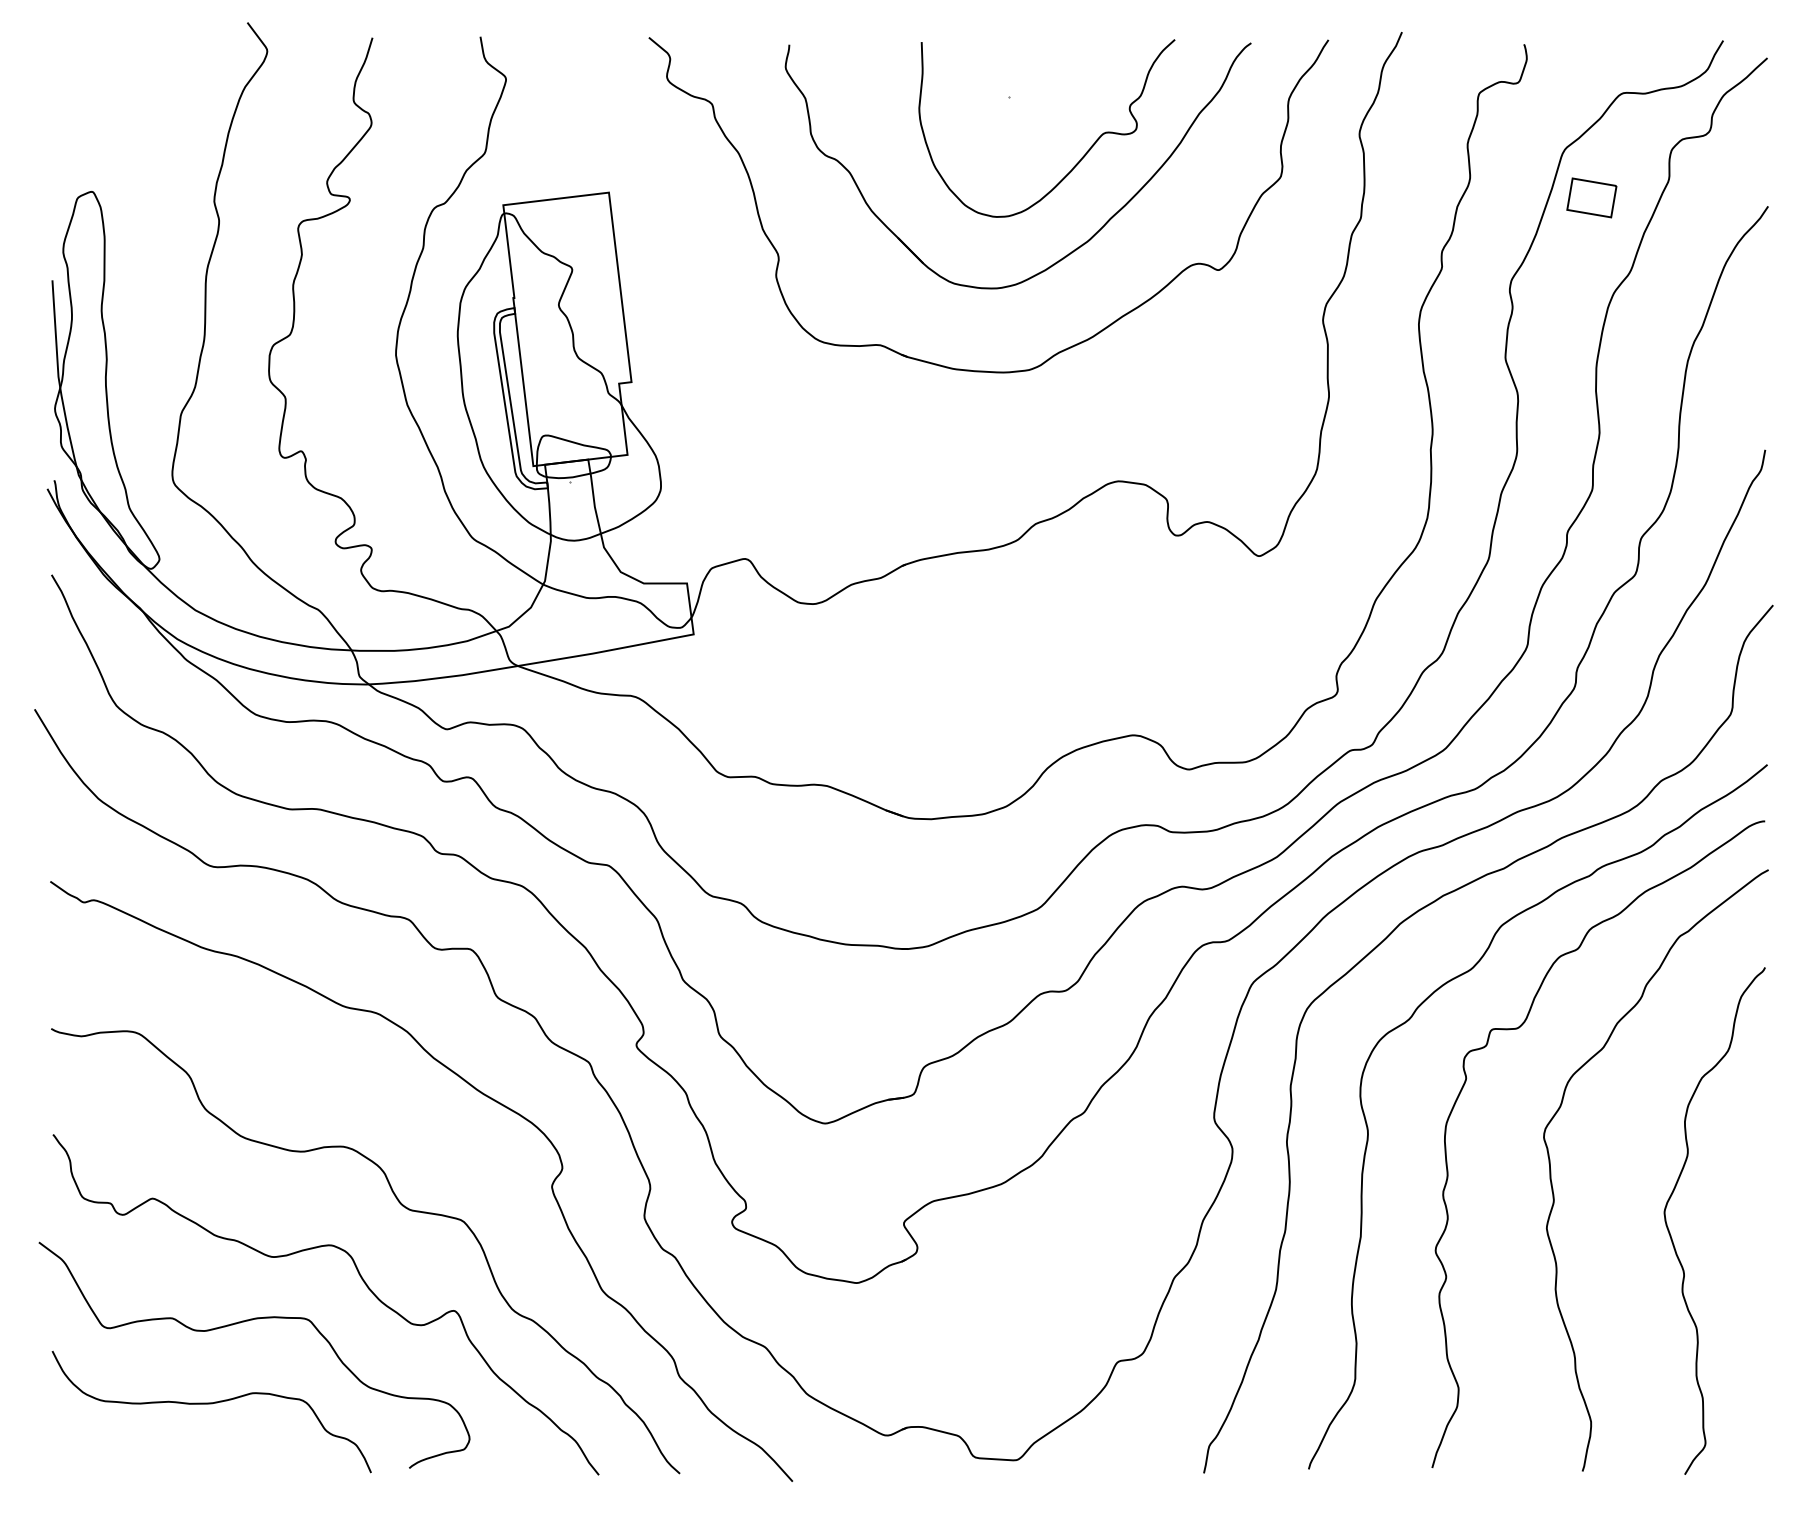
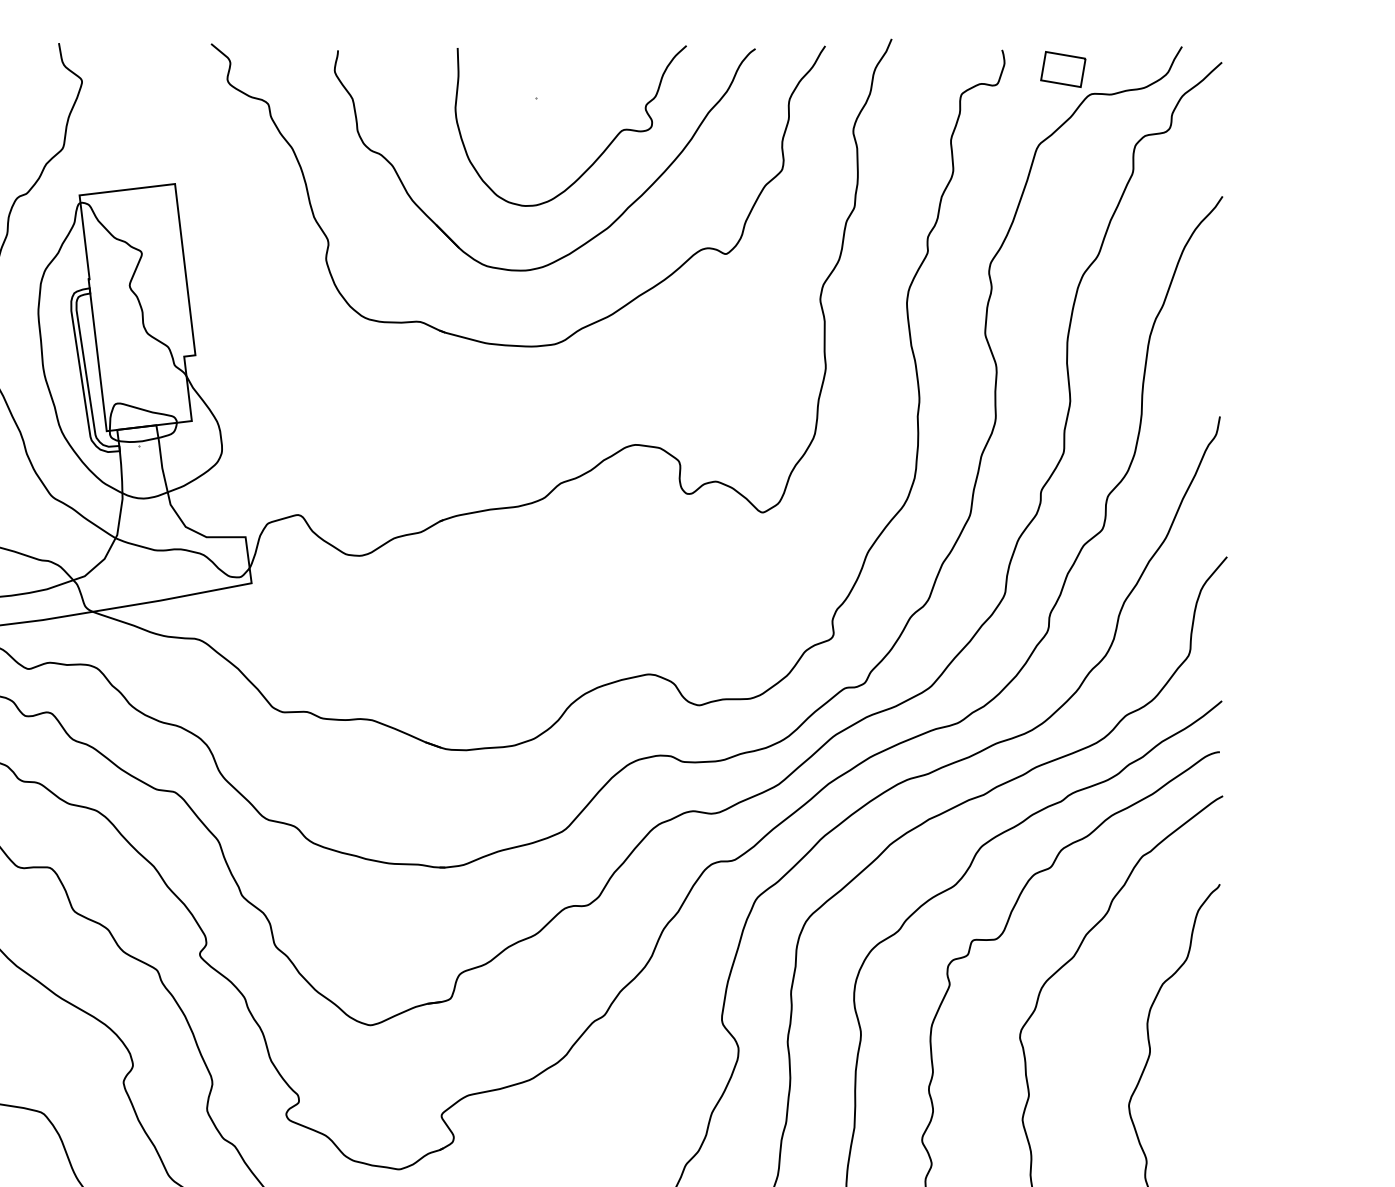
part: (1591, 197) -> (1062, 69), moved

